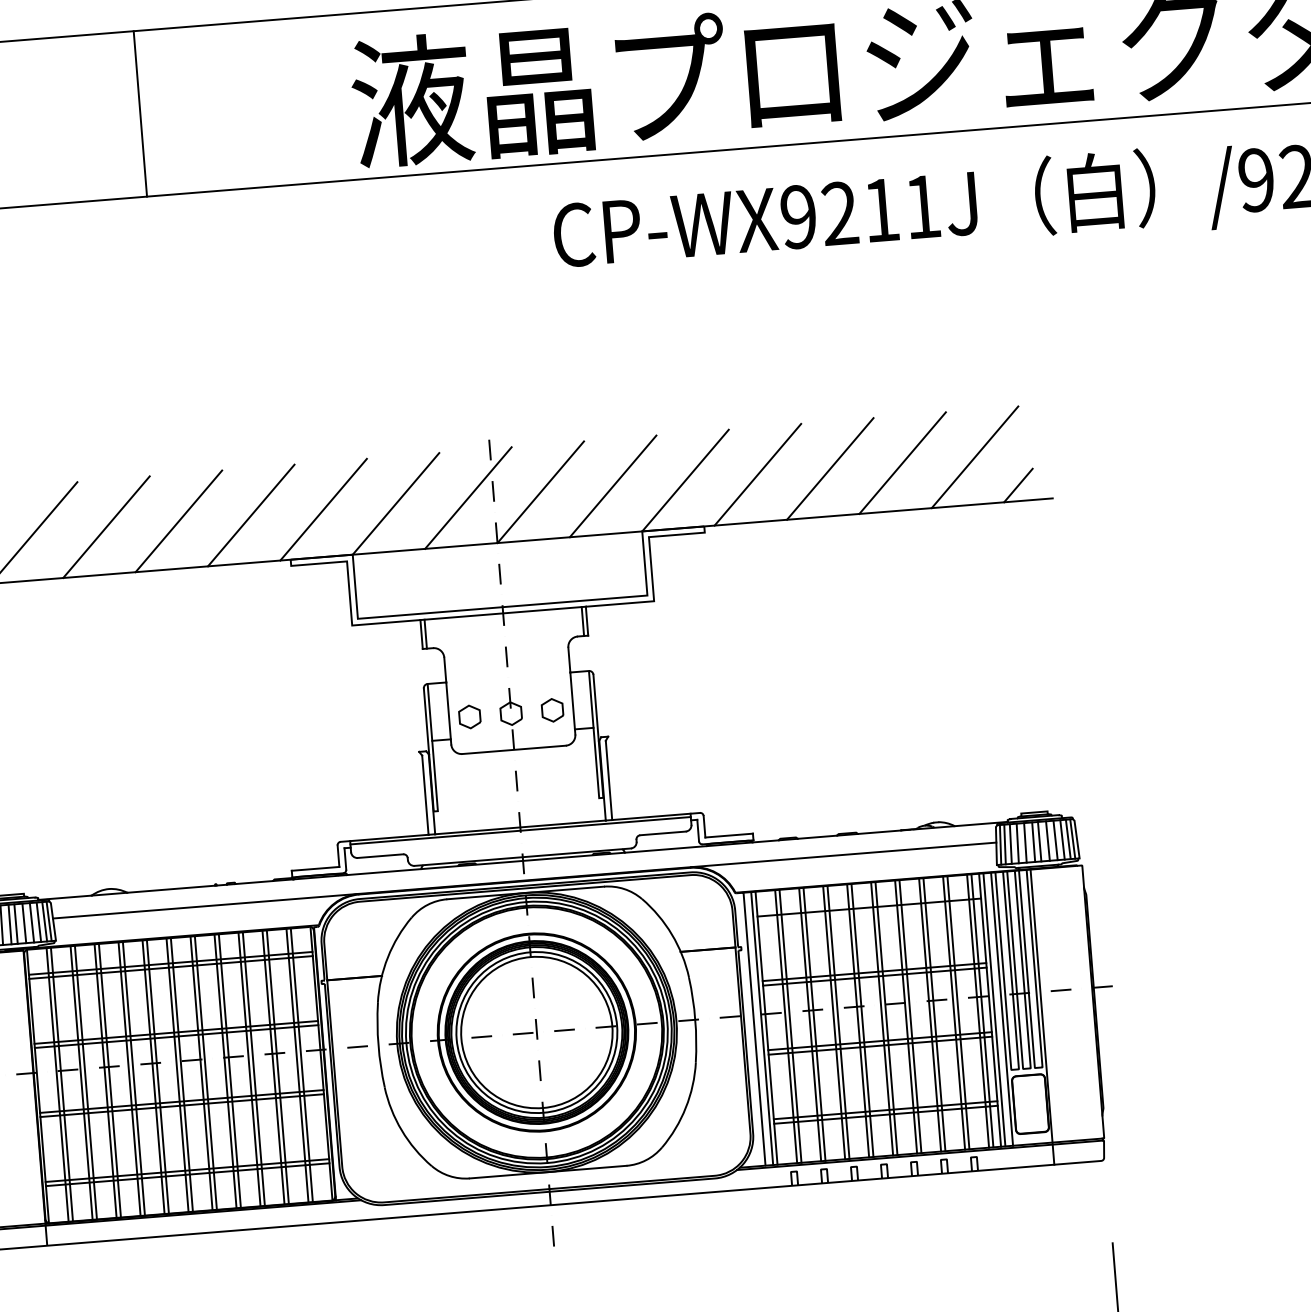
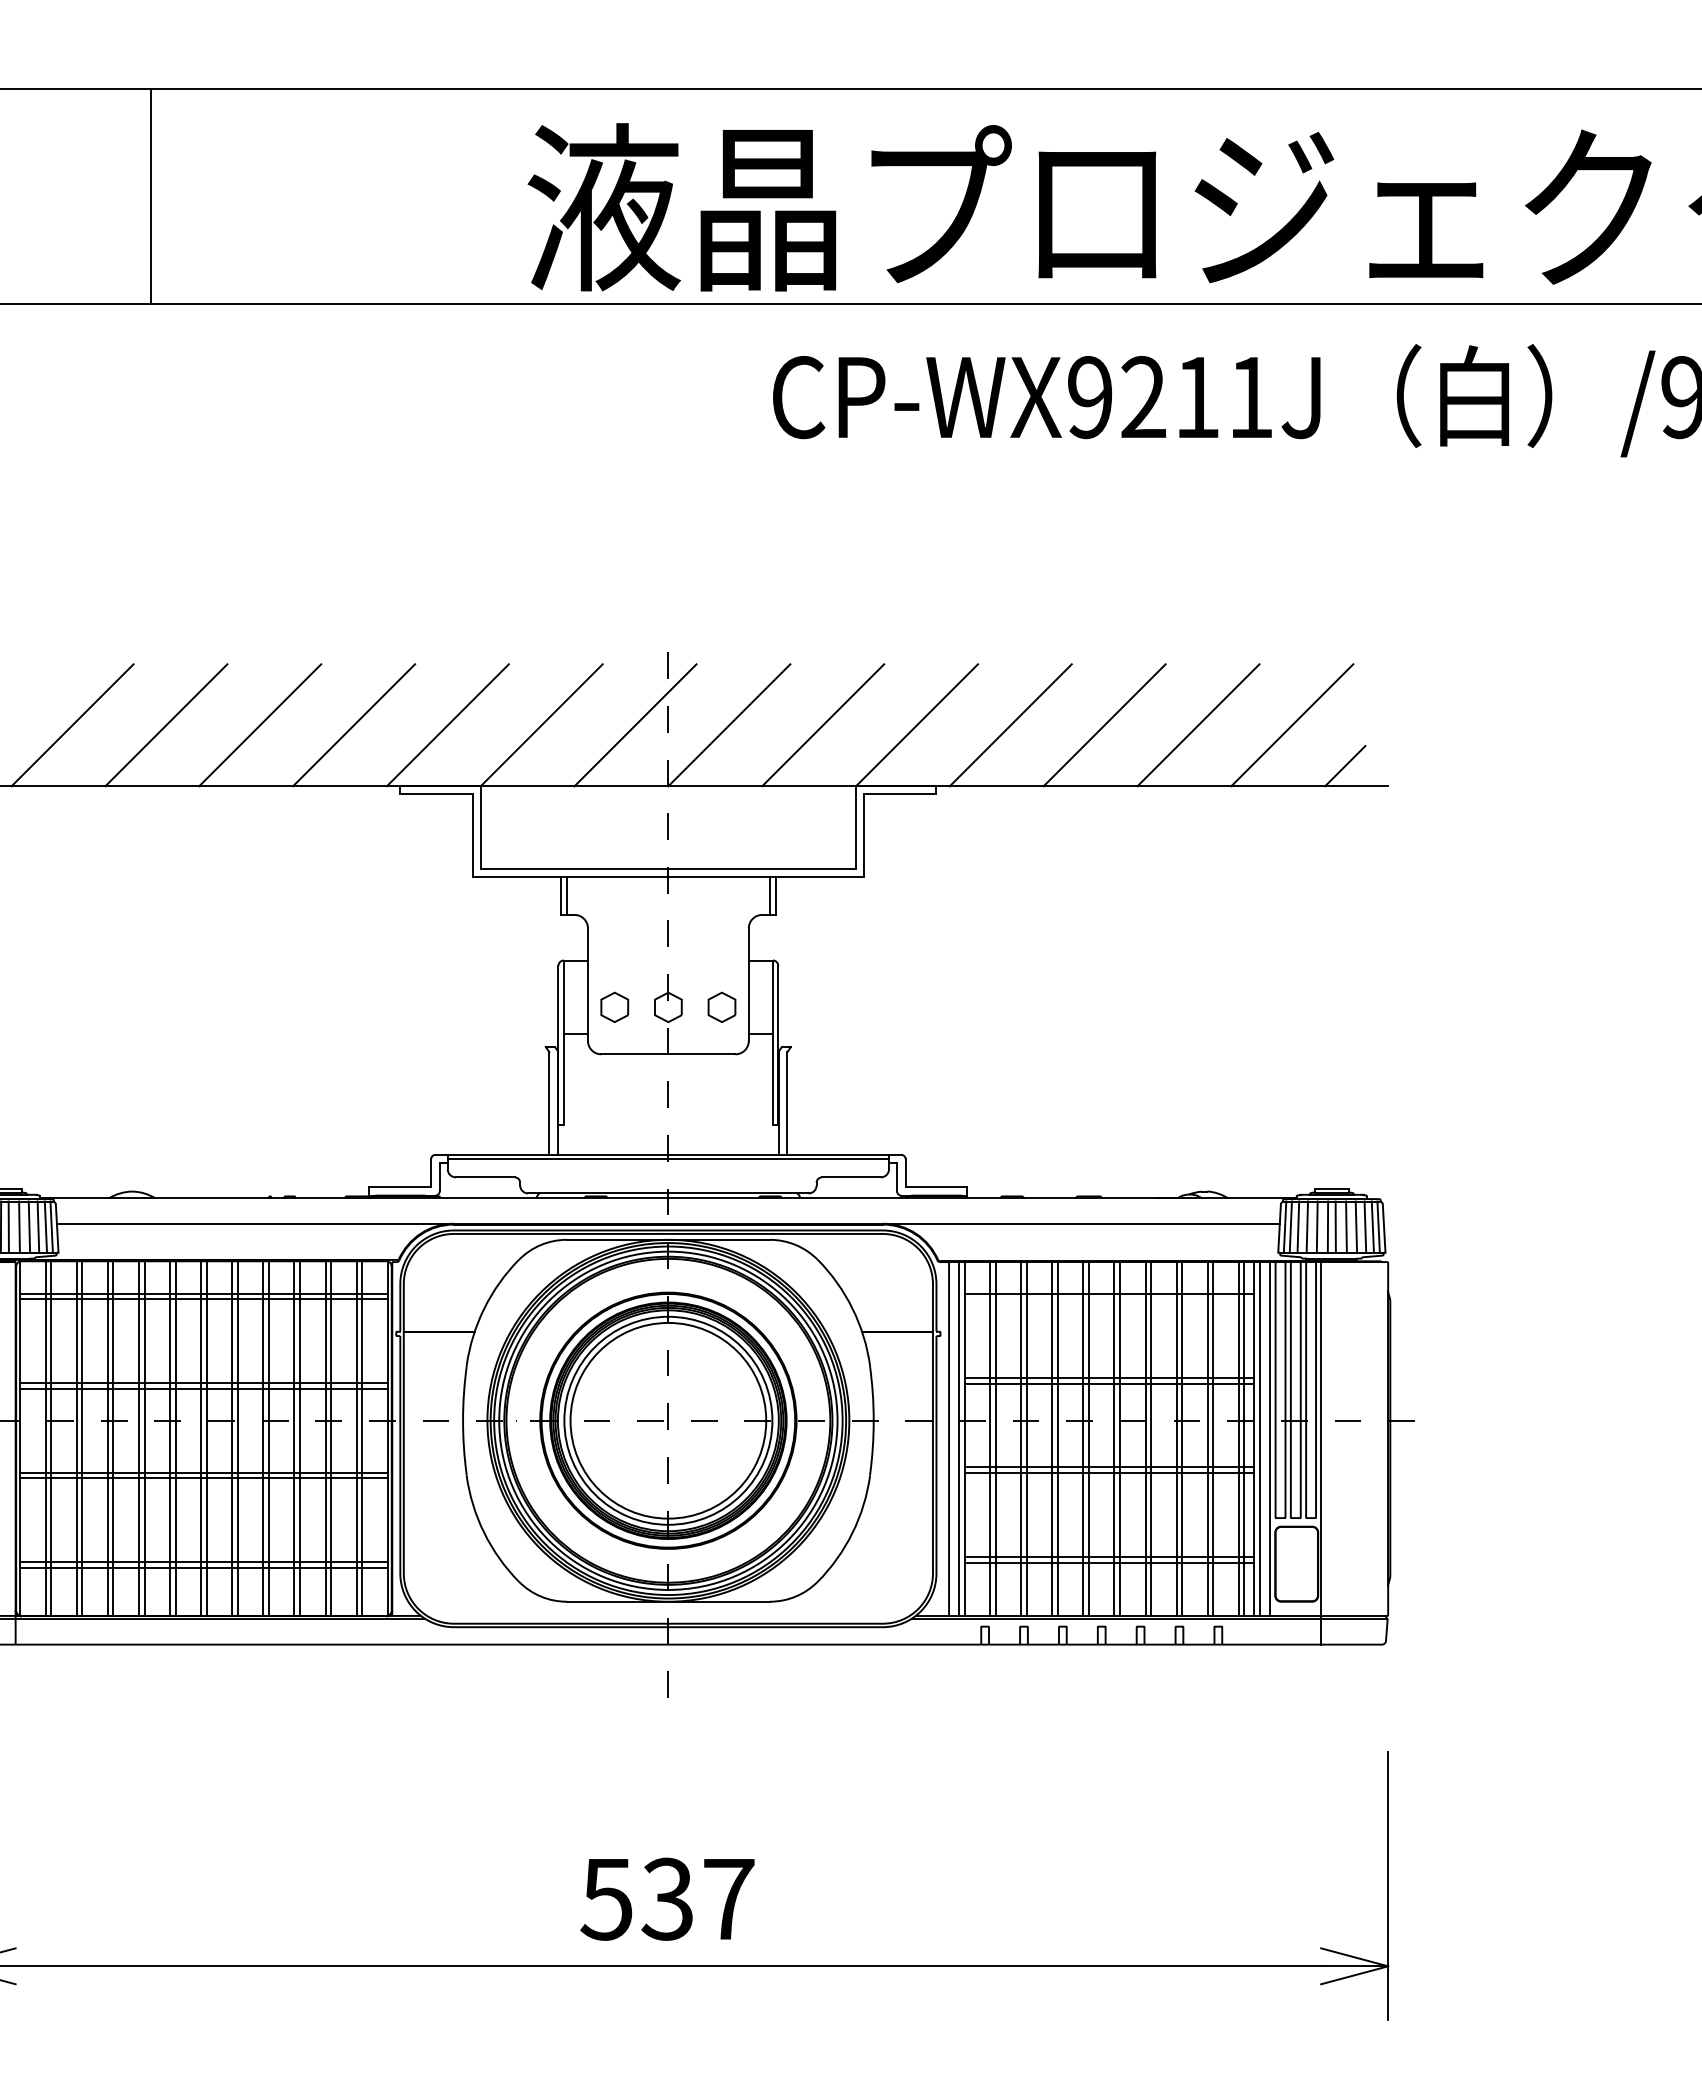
line: (140, 113) -> (150, 196), moved

